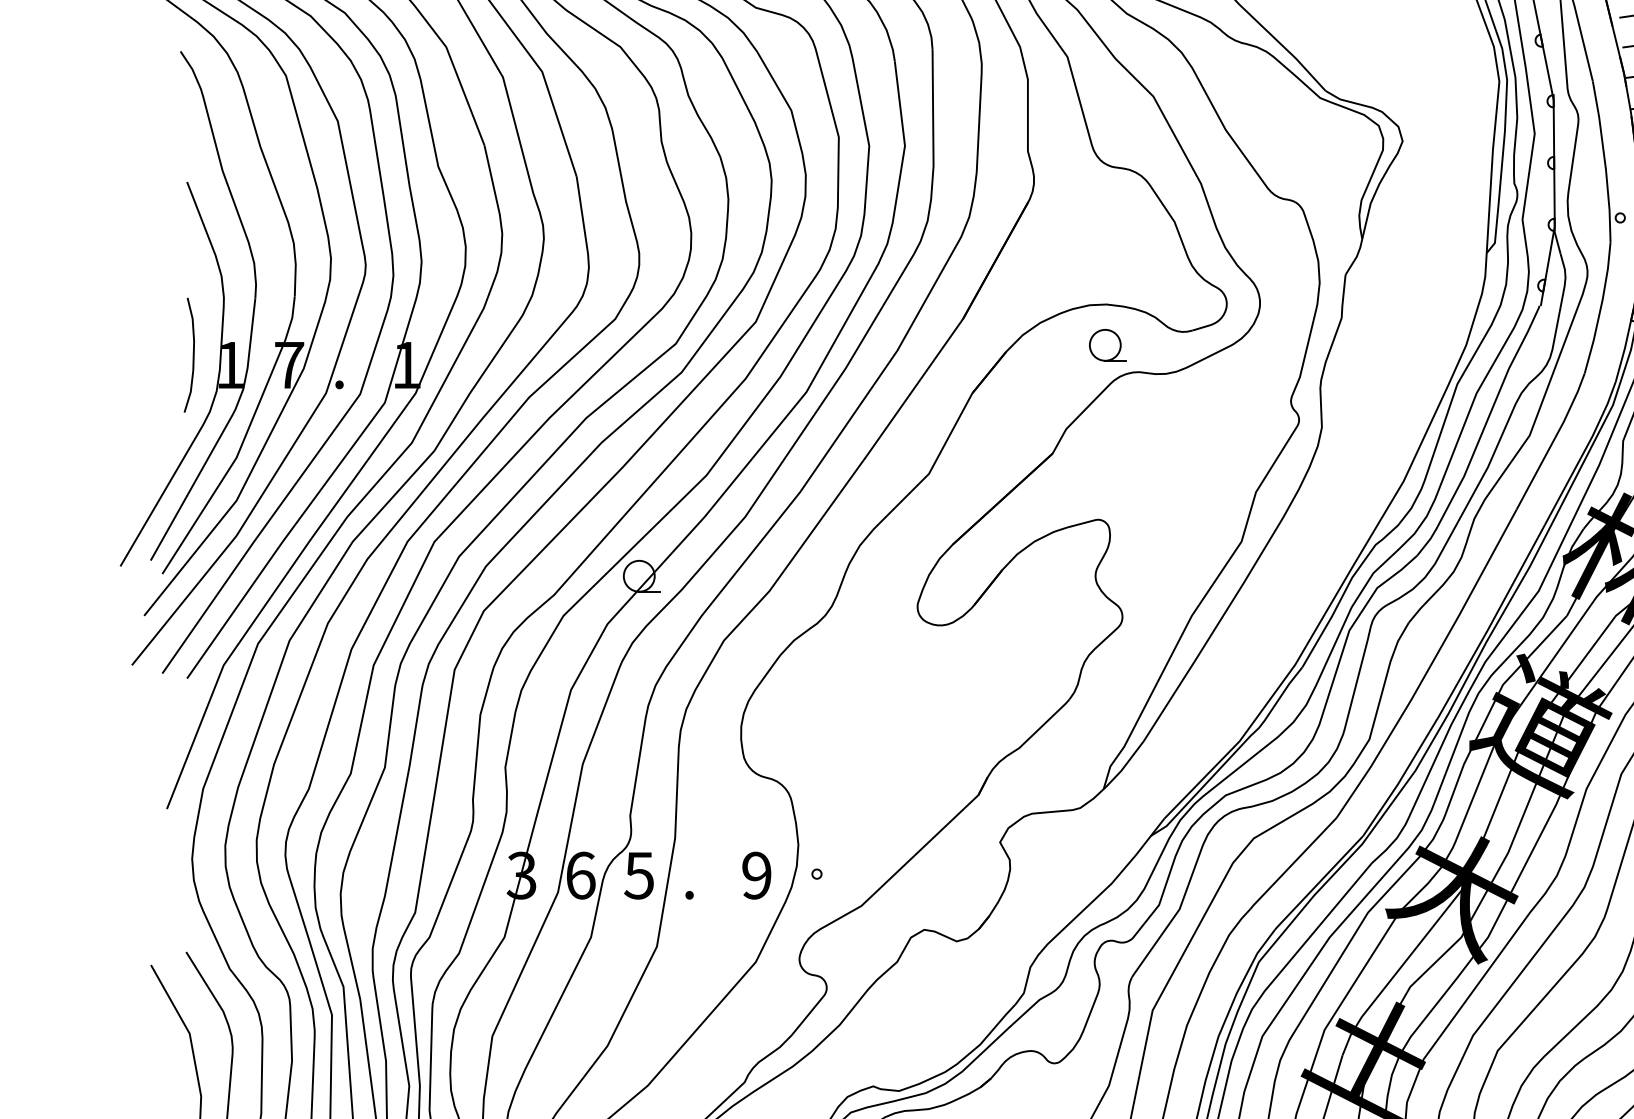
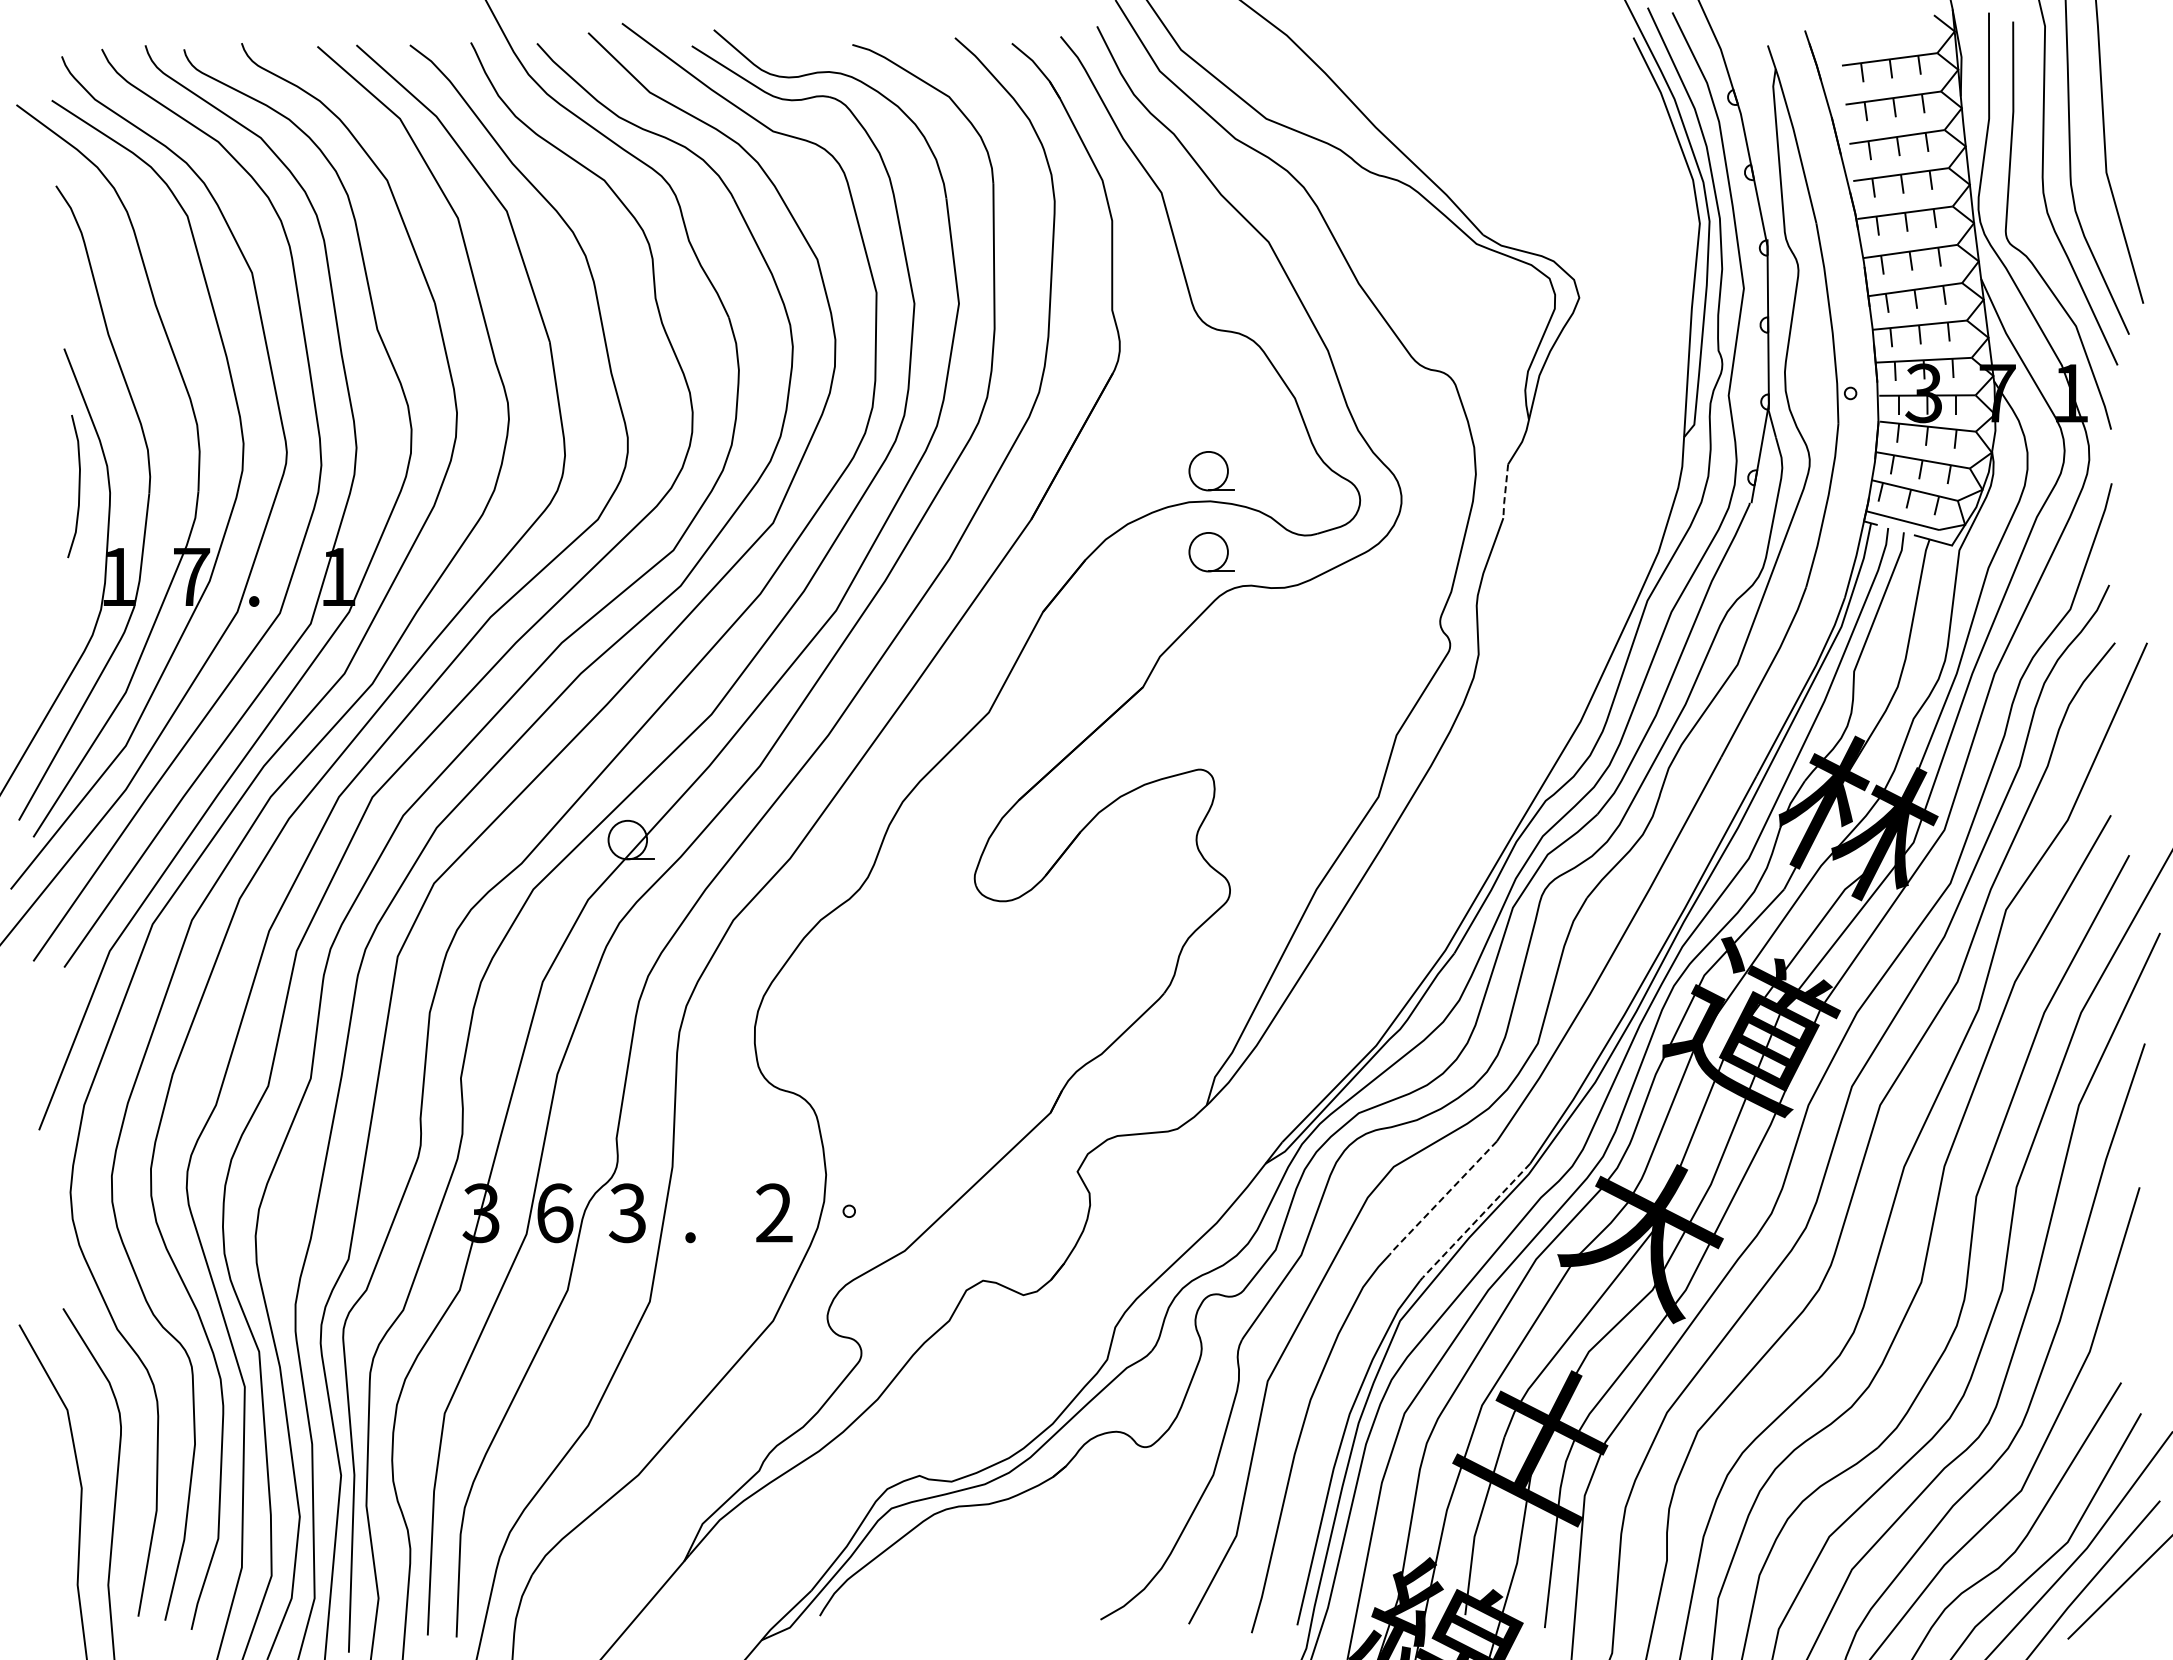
part: (1107, 280) -> (1211, 471), added
line: (1343, 296) -> (1505, 491), solid -> dashed
curve: (192, 355) -> (78, 486), moved
line: (1292, 863) -> (1442, 1198), solid -> dashed
text: (638, 875) -> (626, 1212), 5 -> 3
text: (756, 875) -> (774, 1213), 9 -> 2
line: (1318, 883) -> (1474, 1223), solid -> dashed

